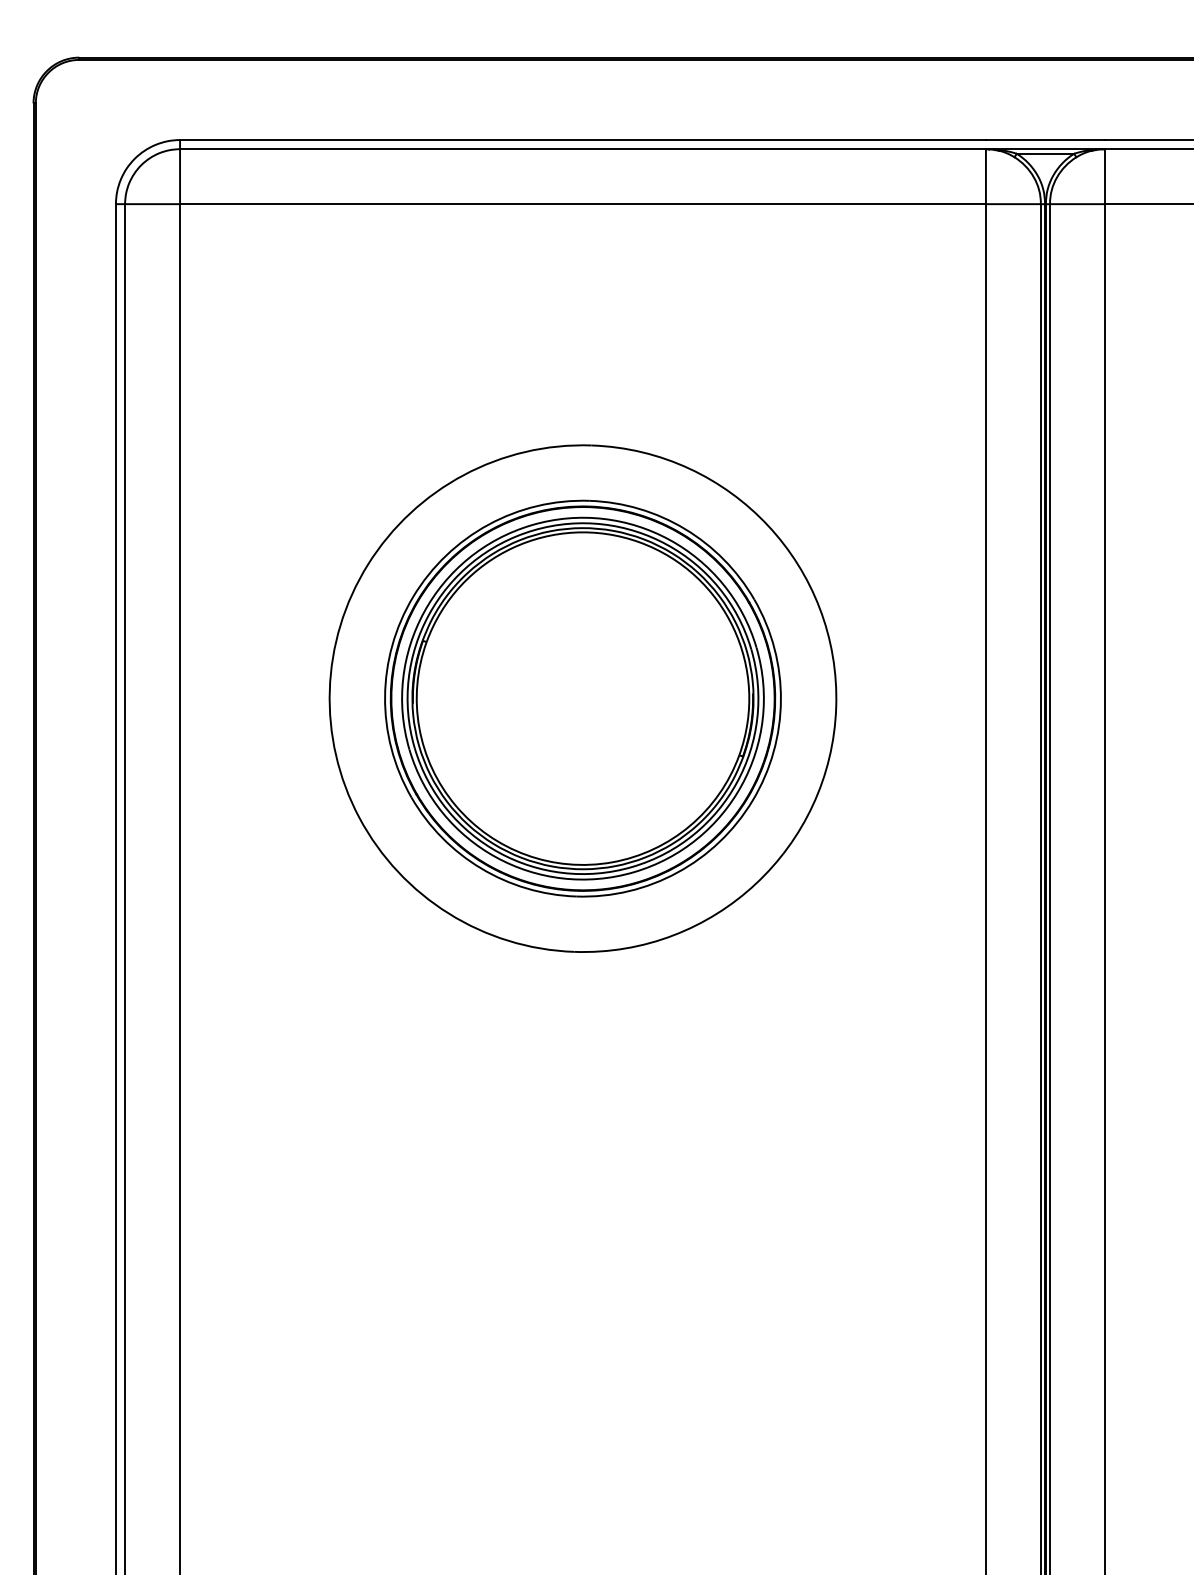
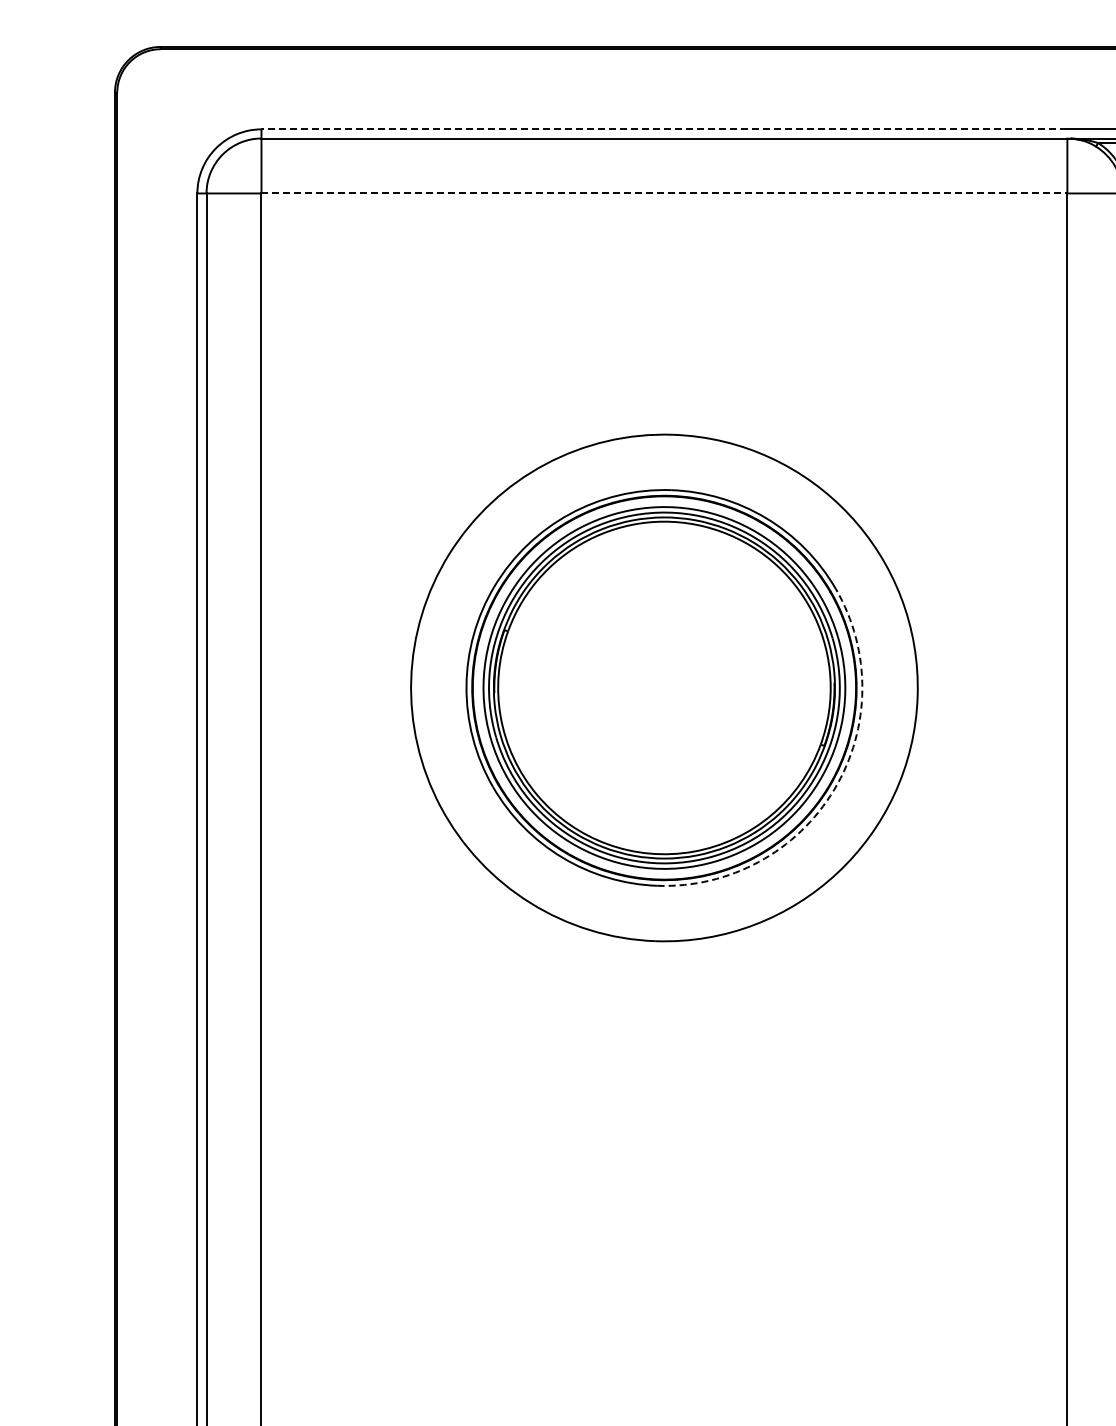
line: (583, 140) -> (664, 129), solid -> dashed
line: (583, 204) -> (664, 193), solid -> dashed
arc: (752, 800) -> (833, 789), solid -> dashed

